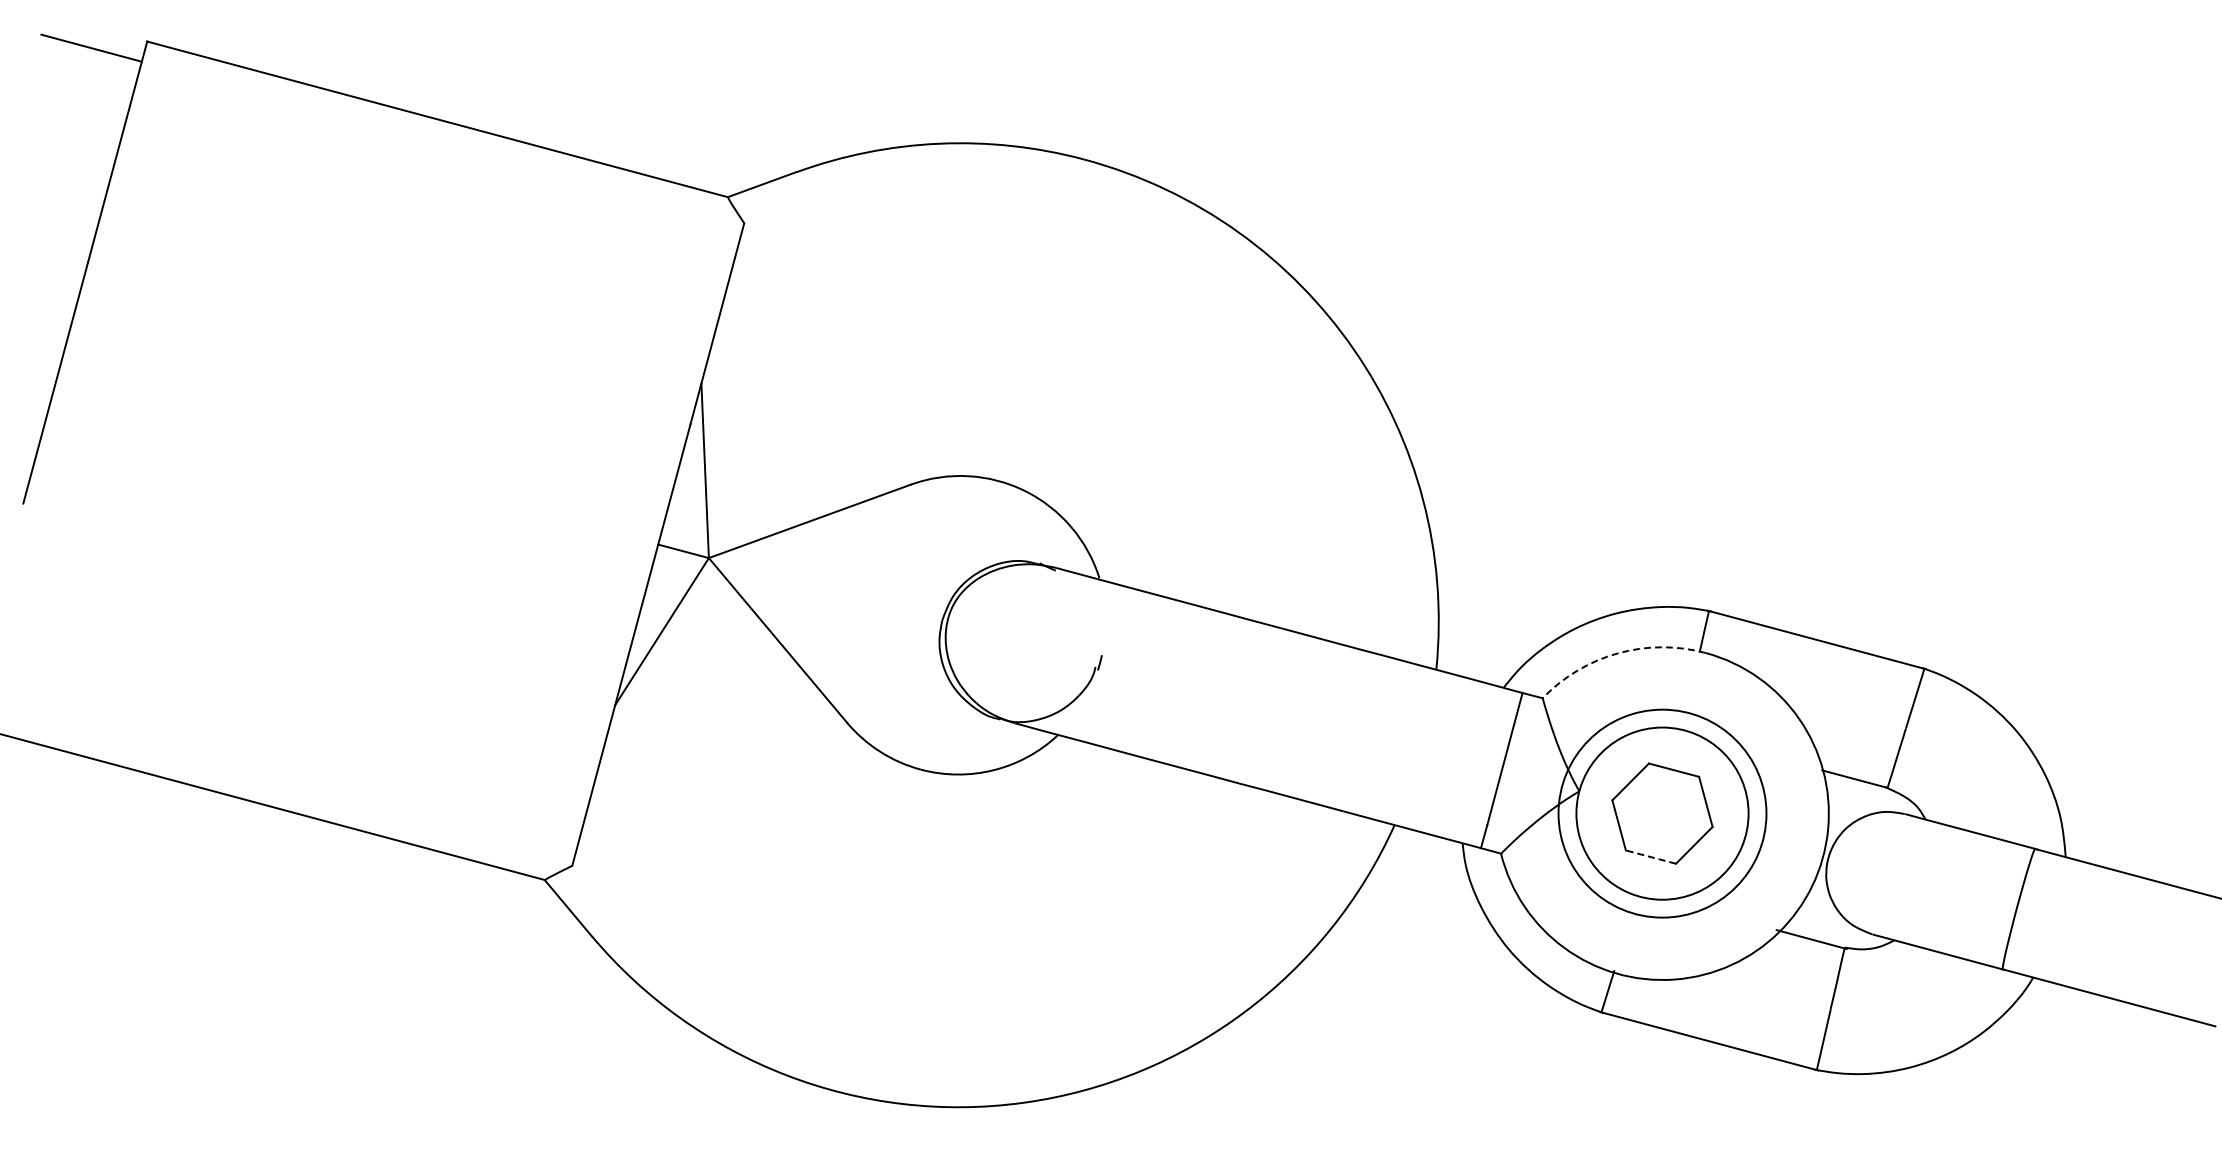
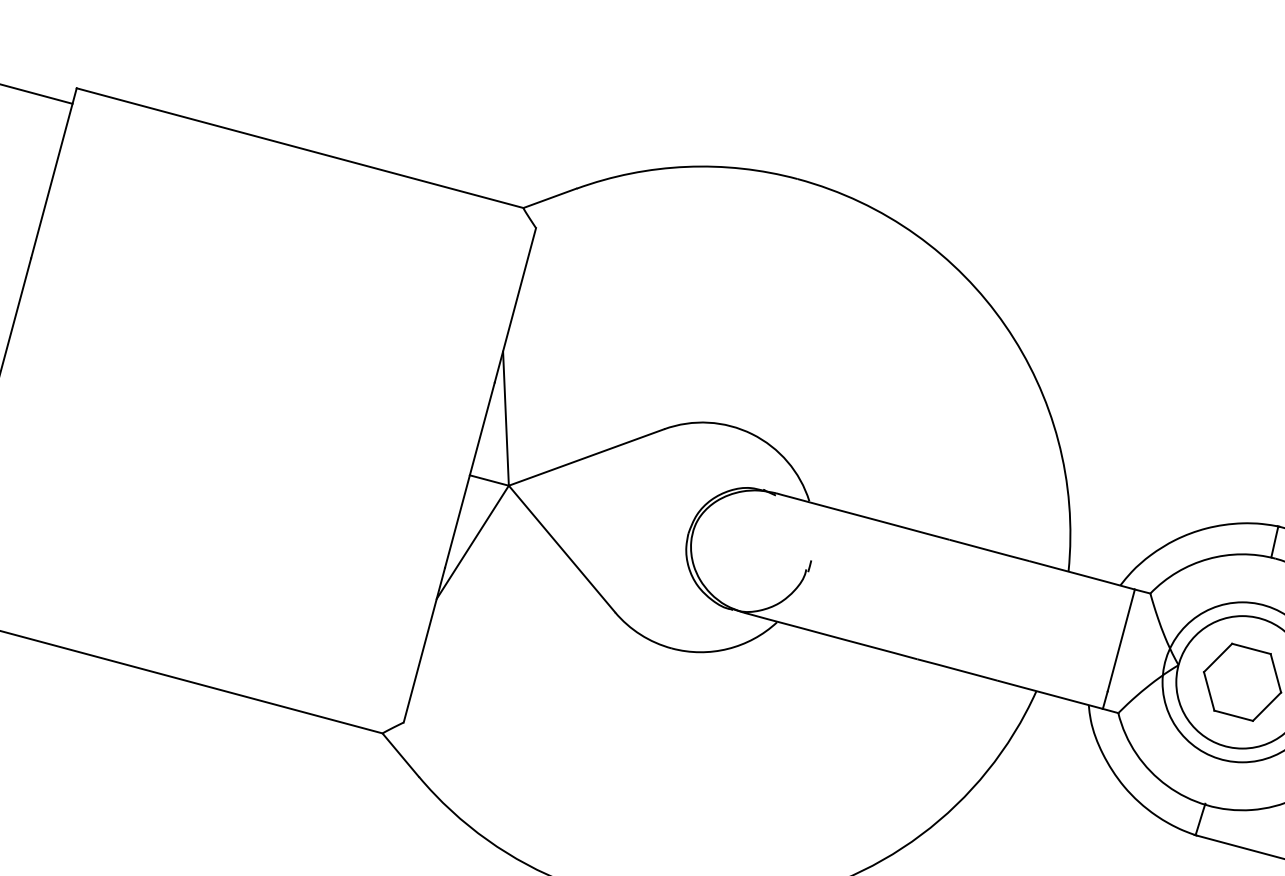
arc: (1617, 653) -> (1207, 559), dashed -> solid
line: (1650, 857) -> (1233, 716), dashed -> solid

